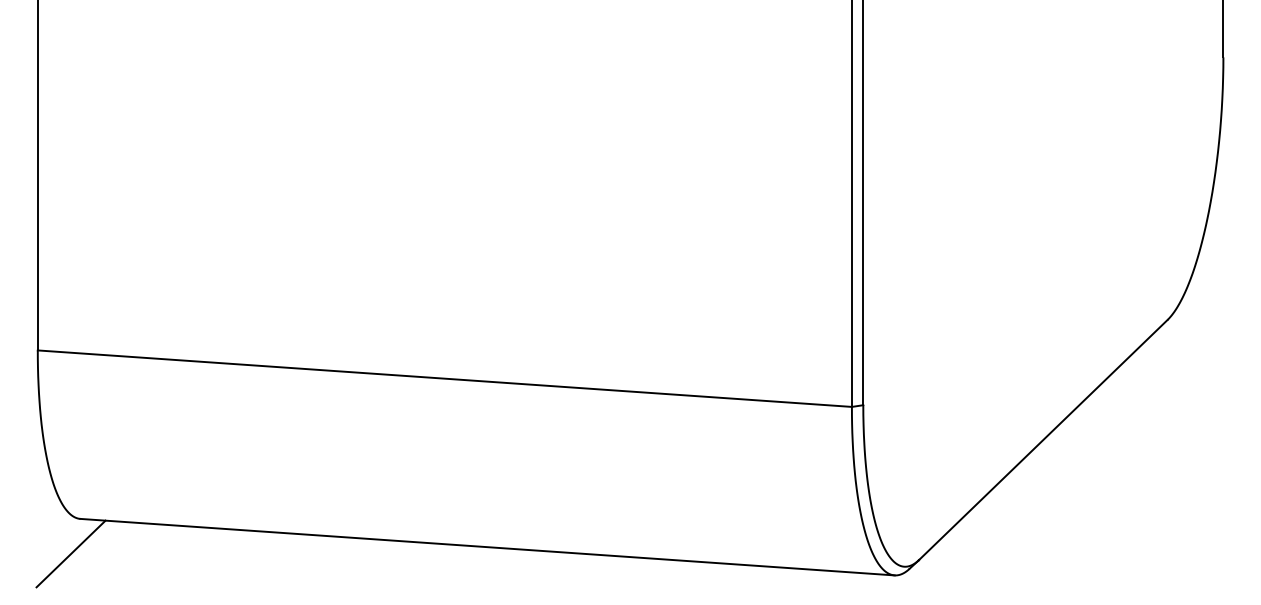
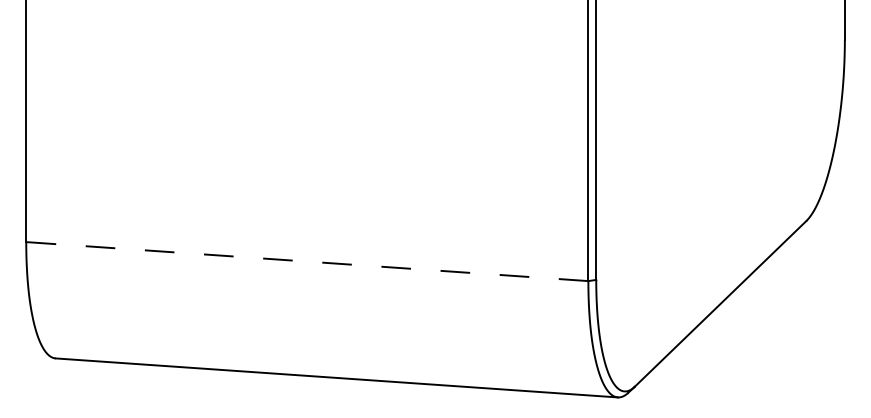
line: (445, 378) -> (307, 261), solid -> dashed
line: (71, 553) -> (49, 382), removed

